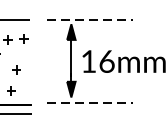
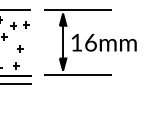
line: (89, 19) -> (77, 9), dashed -> solid
line: (89, 103) -> (77, 75), dashed -> solid

